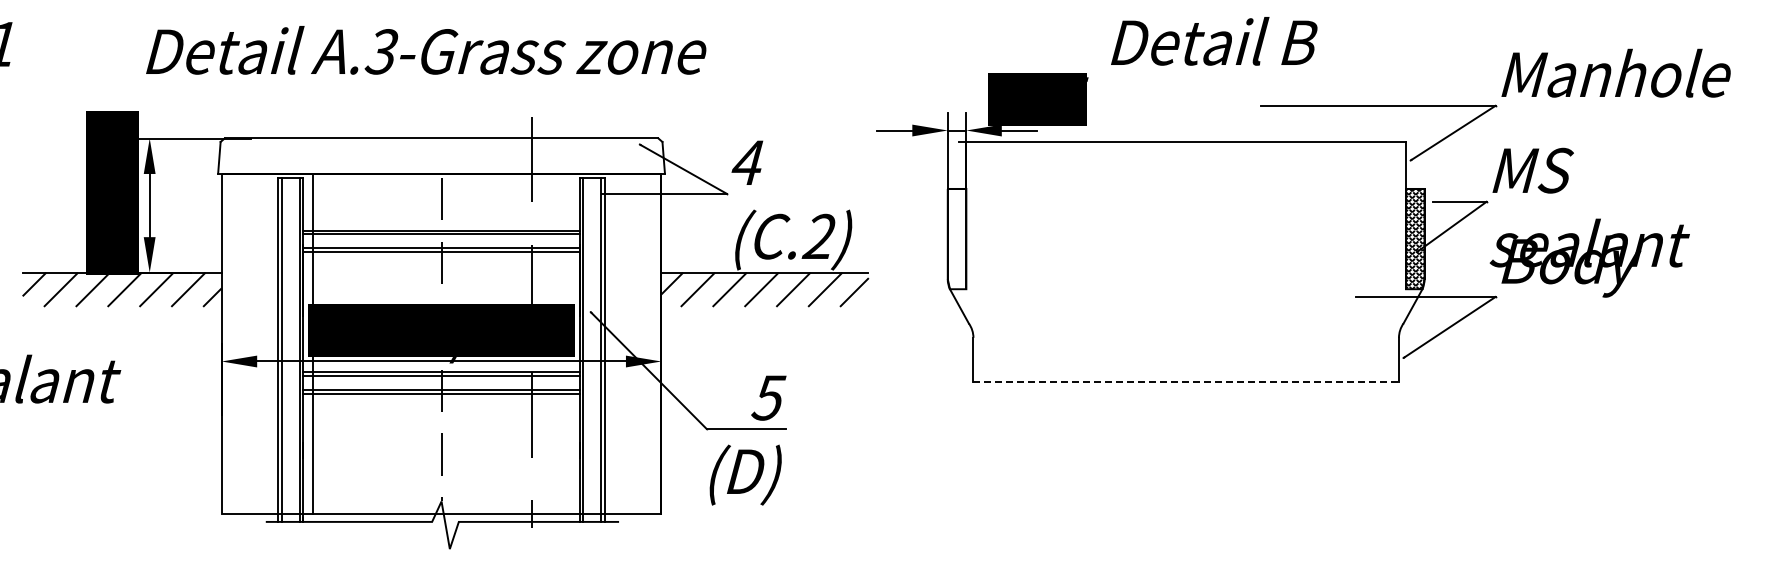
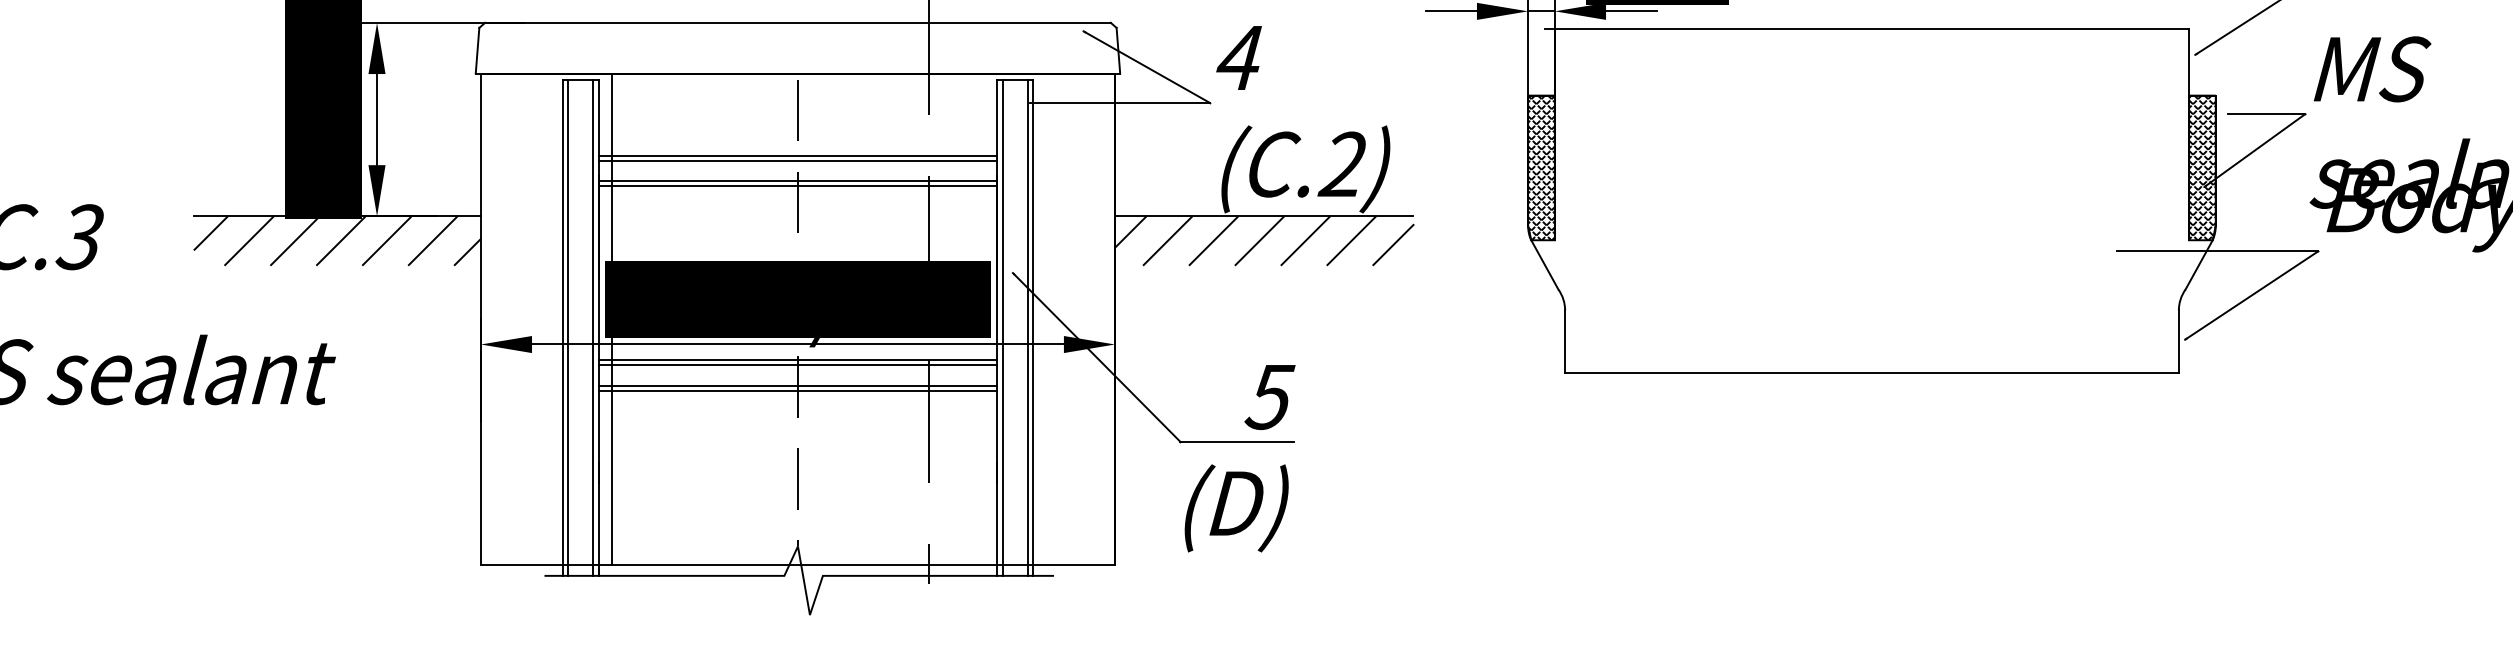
hatch: (956, 238) -> (1540, 167), added
line: (1186, 381) -> (1872, 373), dashed -> solid

